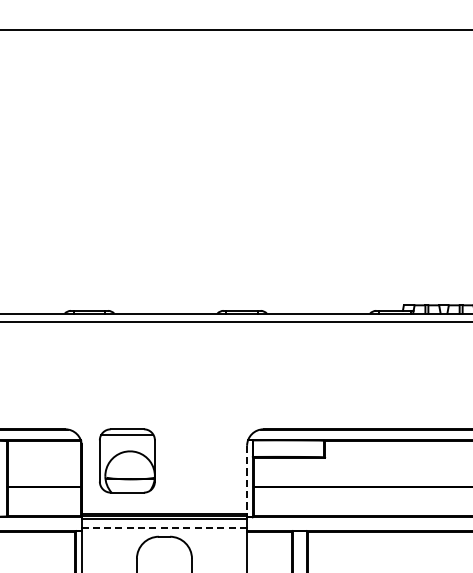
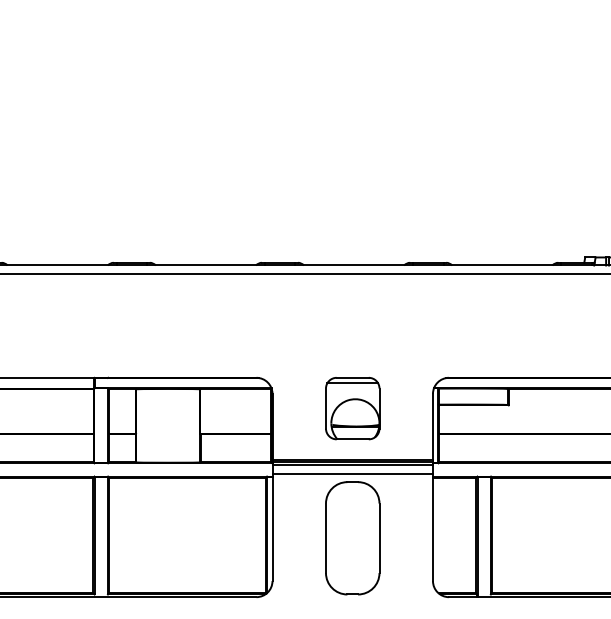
part: (127, 460) -> (352, 408), moved
line: (246, 480) -> (432, 427), dashed -> solid
line: (164, 527) -> (352, 473), dashed -> solid

